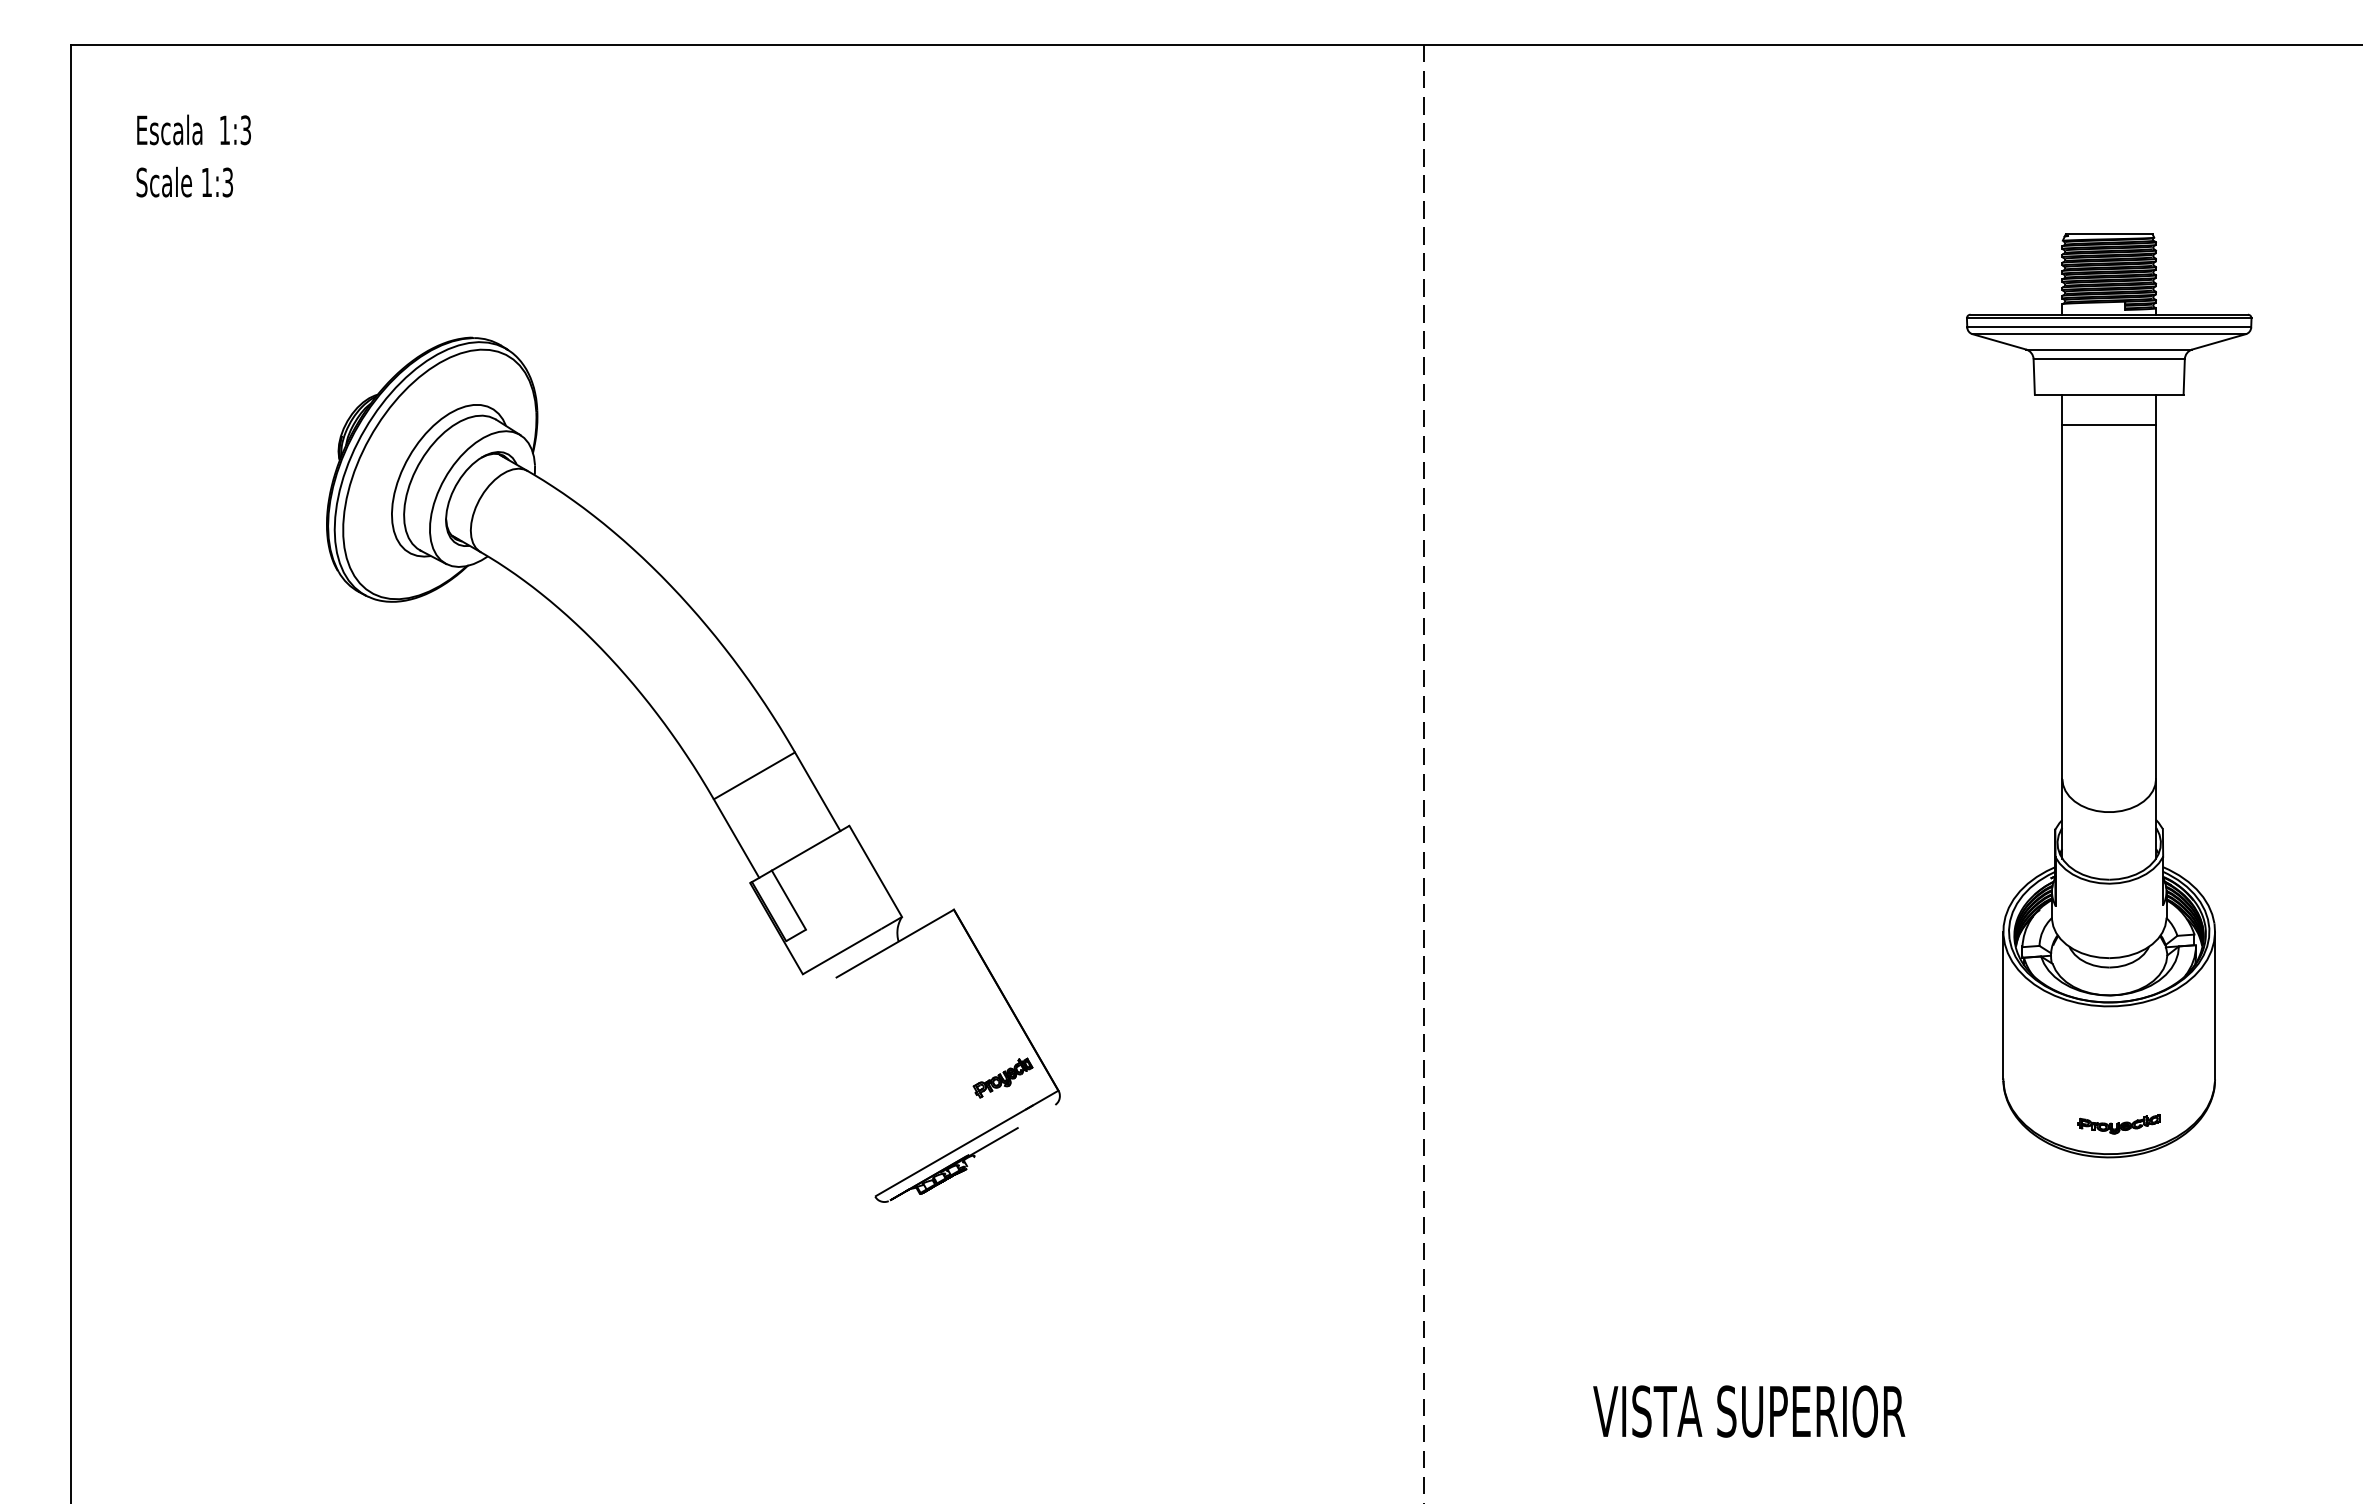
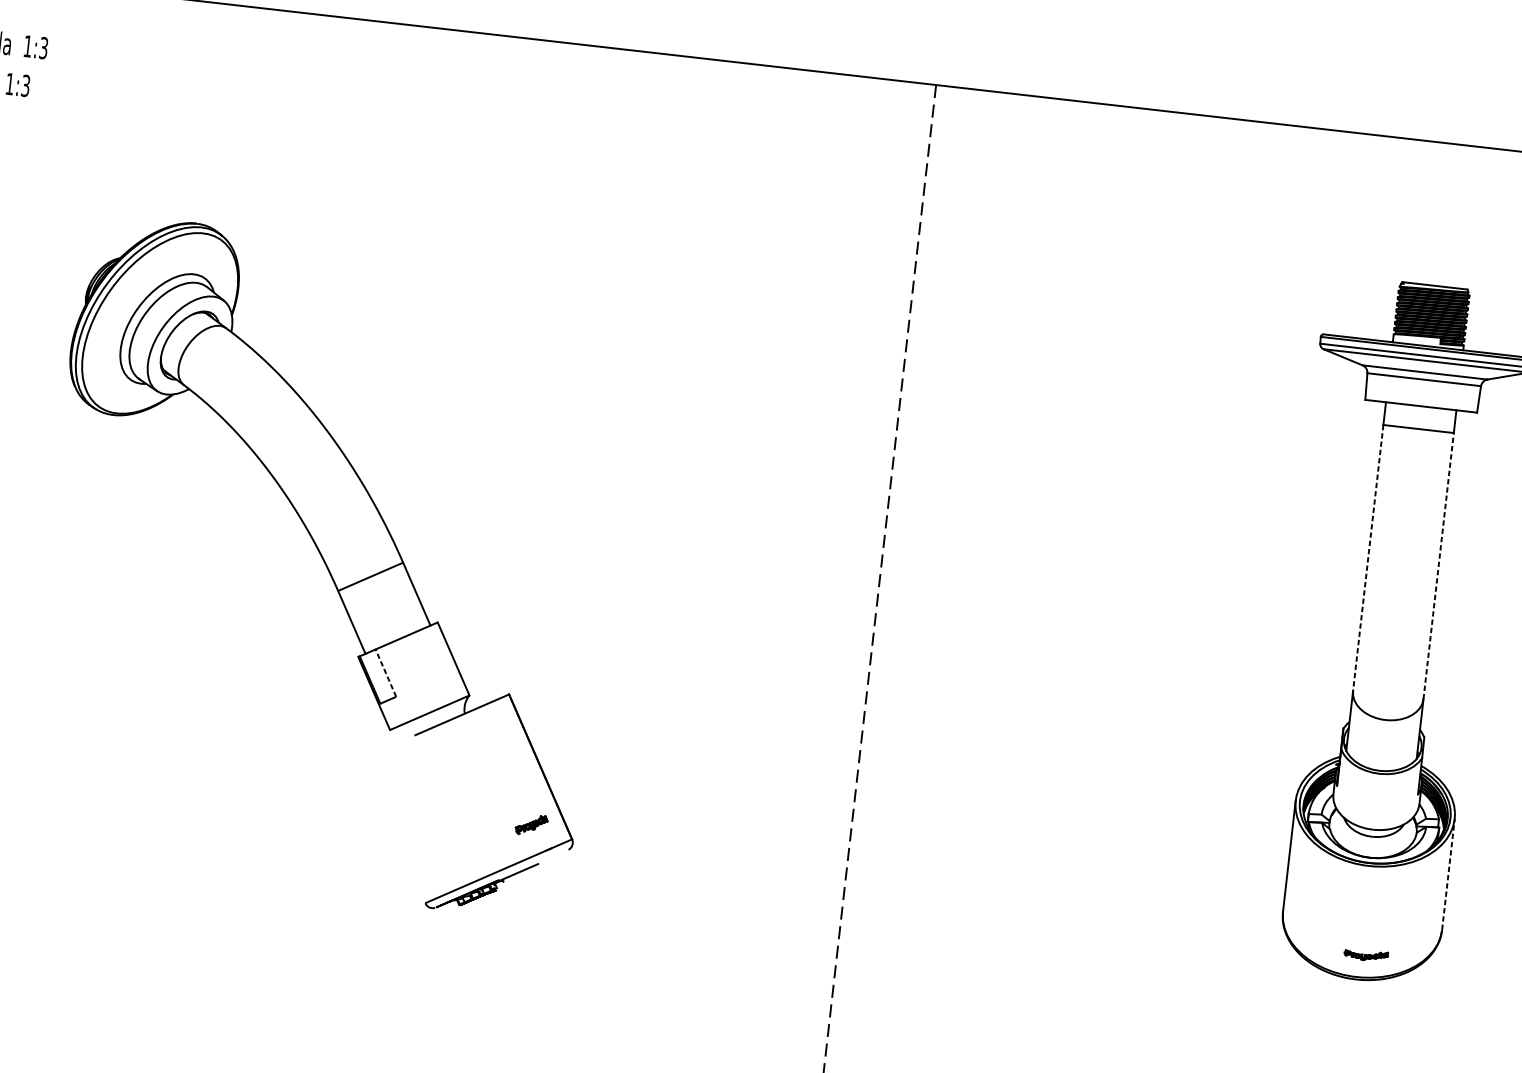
line: (2156, 601) -> (1439, 565), solid -> dashed
line: (2062, 602) -> (1368, 558), solid -> dashed
line: (788, 899) -> (385, 672), solid -> dashed
line: (2215, 1005) -> (1448, 874), solid -> dashed
part: (1002, 1077) -> (531, 824), size x0.7
part: (2118, 1124) -> (1365, 955), size x0.7

